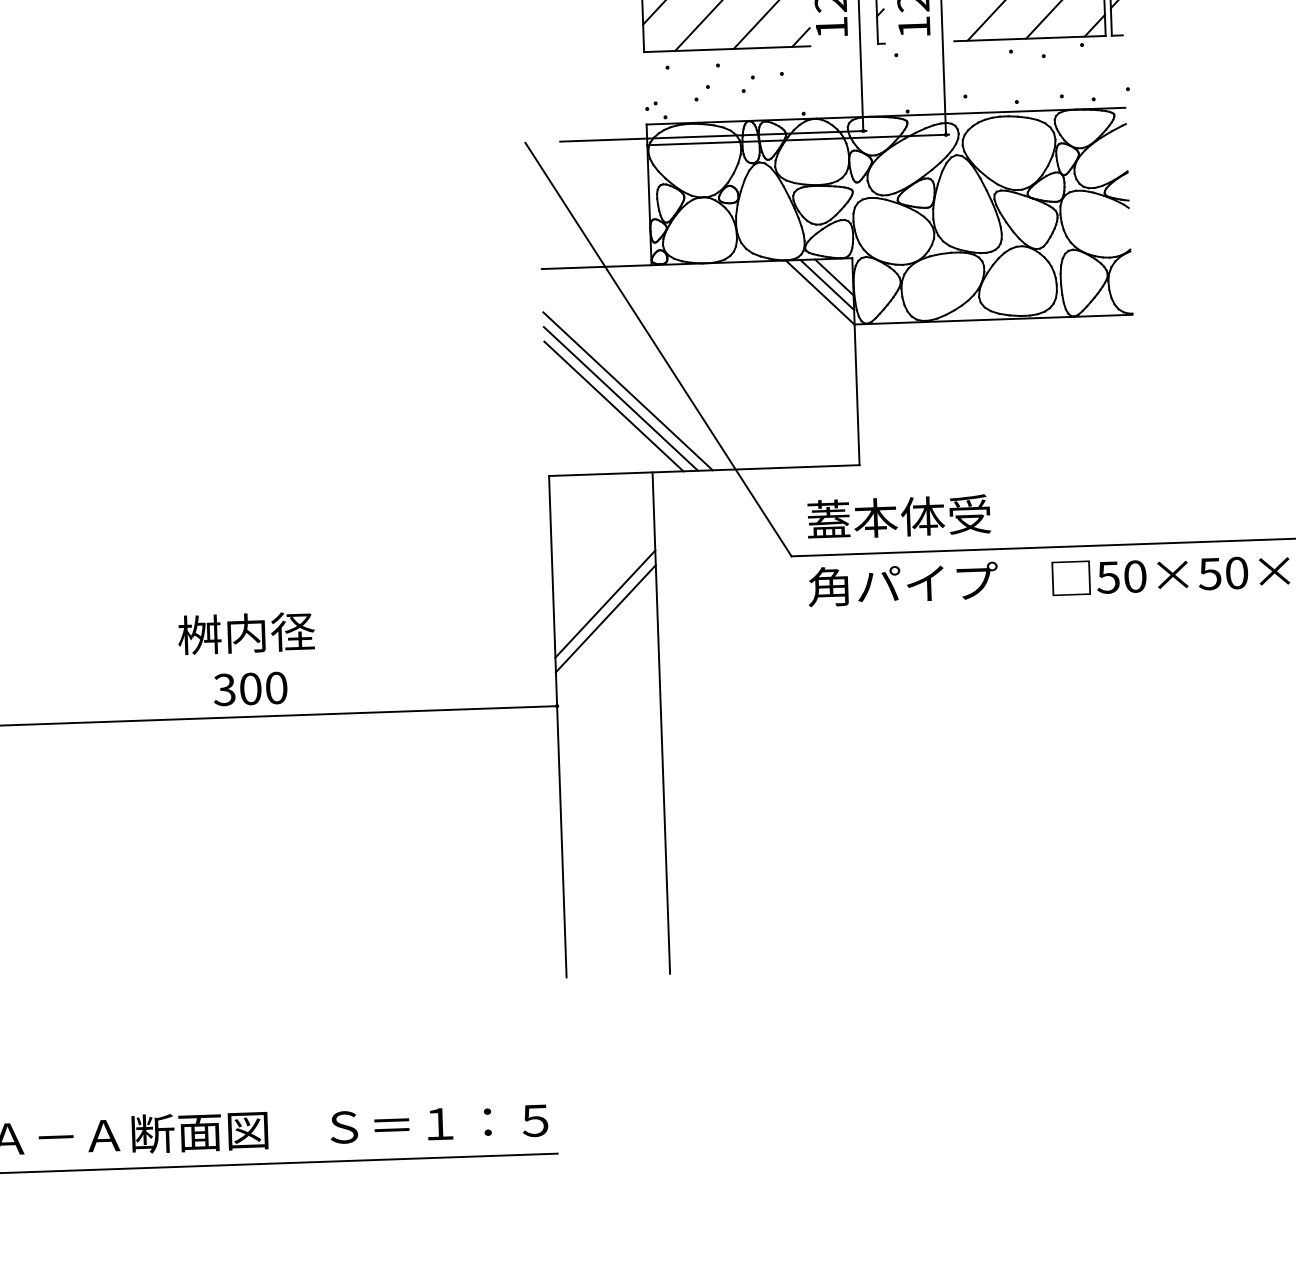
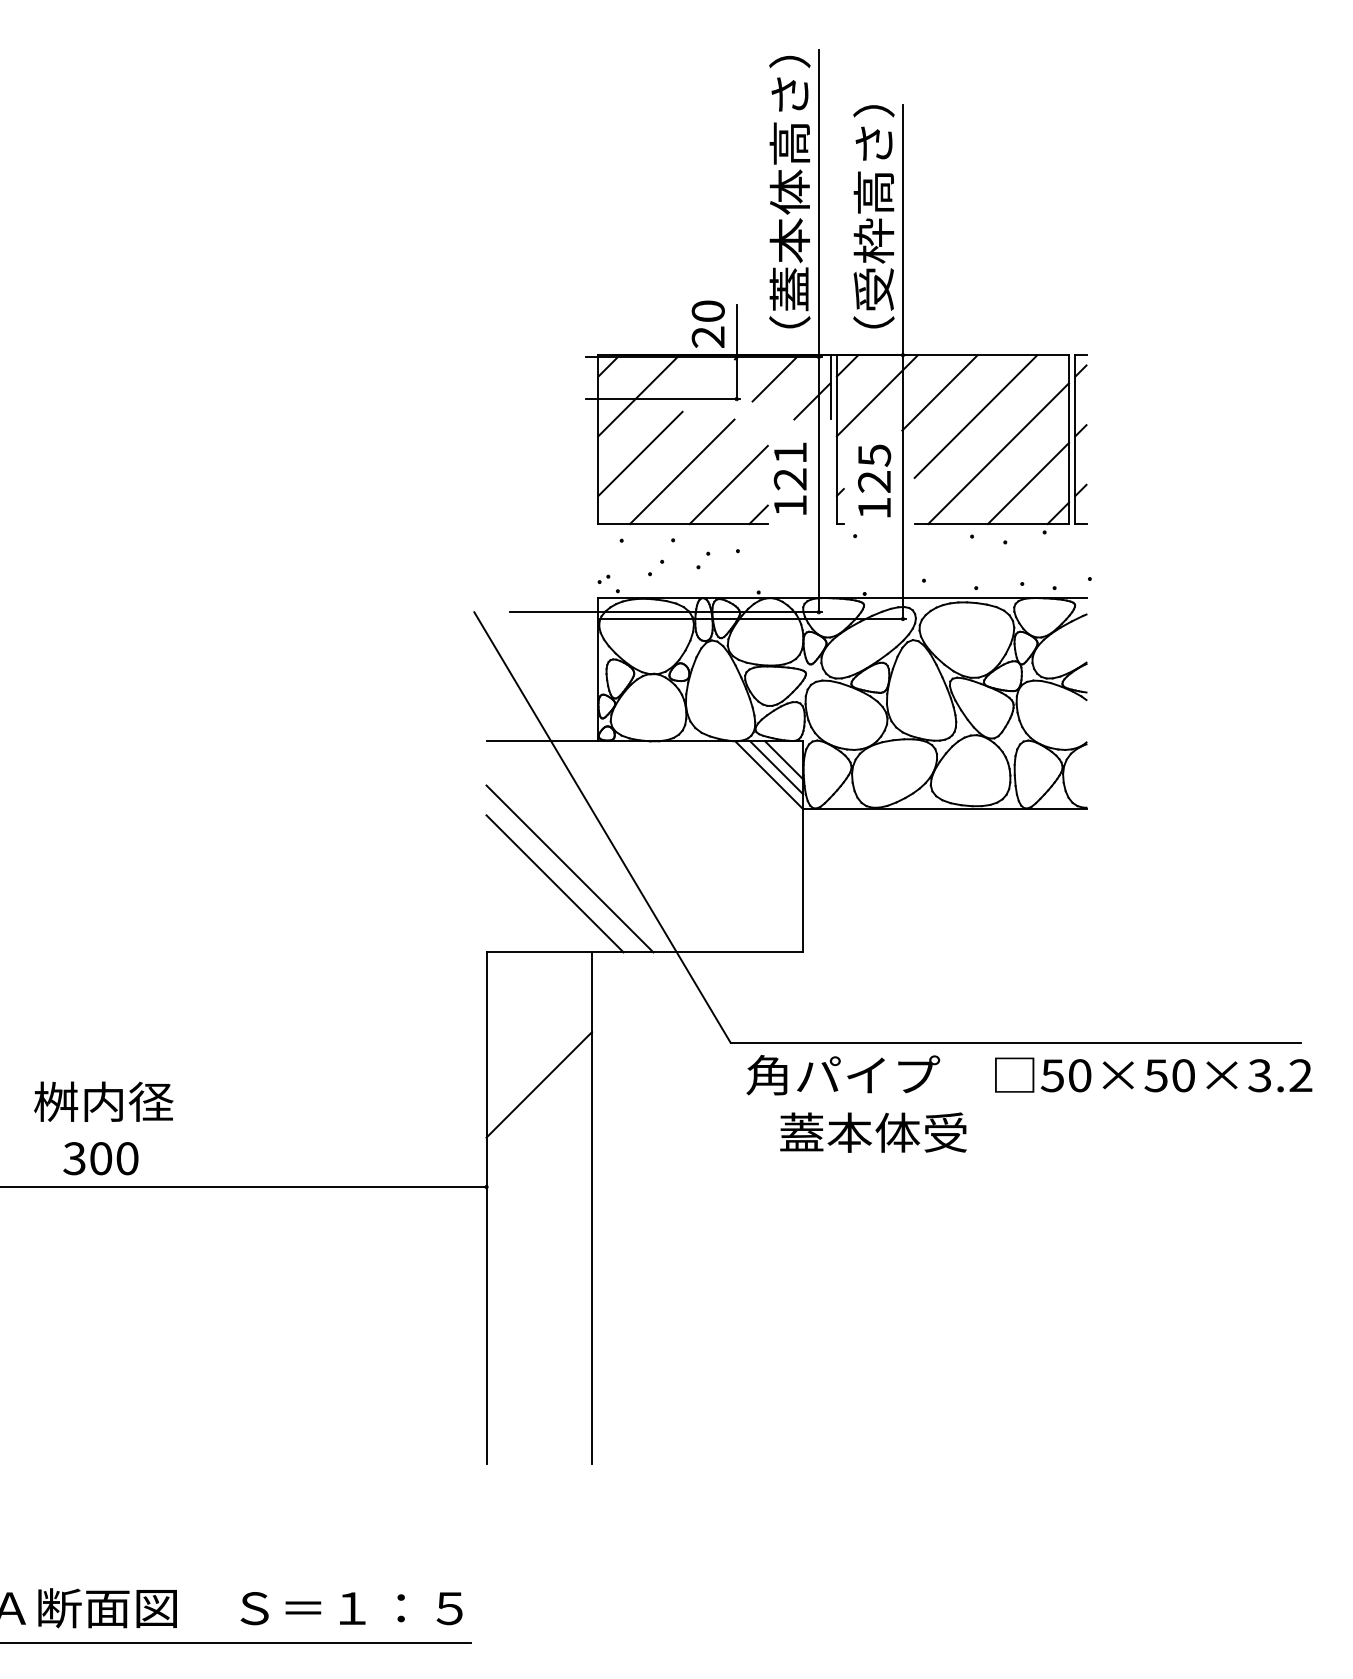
line: (620, 398) -> (562, 876), removed
text: (899, 516) -> (873, 1132), moved
line: (606, 618) -> (539, 1099), removed
text: (246, 633) -> (103, 1101), moved
text: (250, 688) -> (100, 1158), moved

